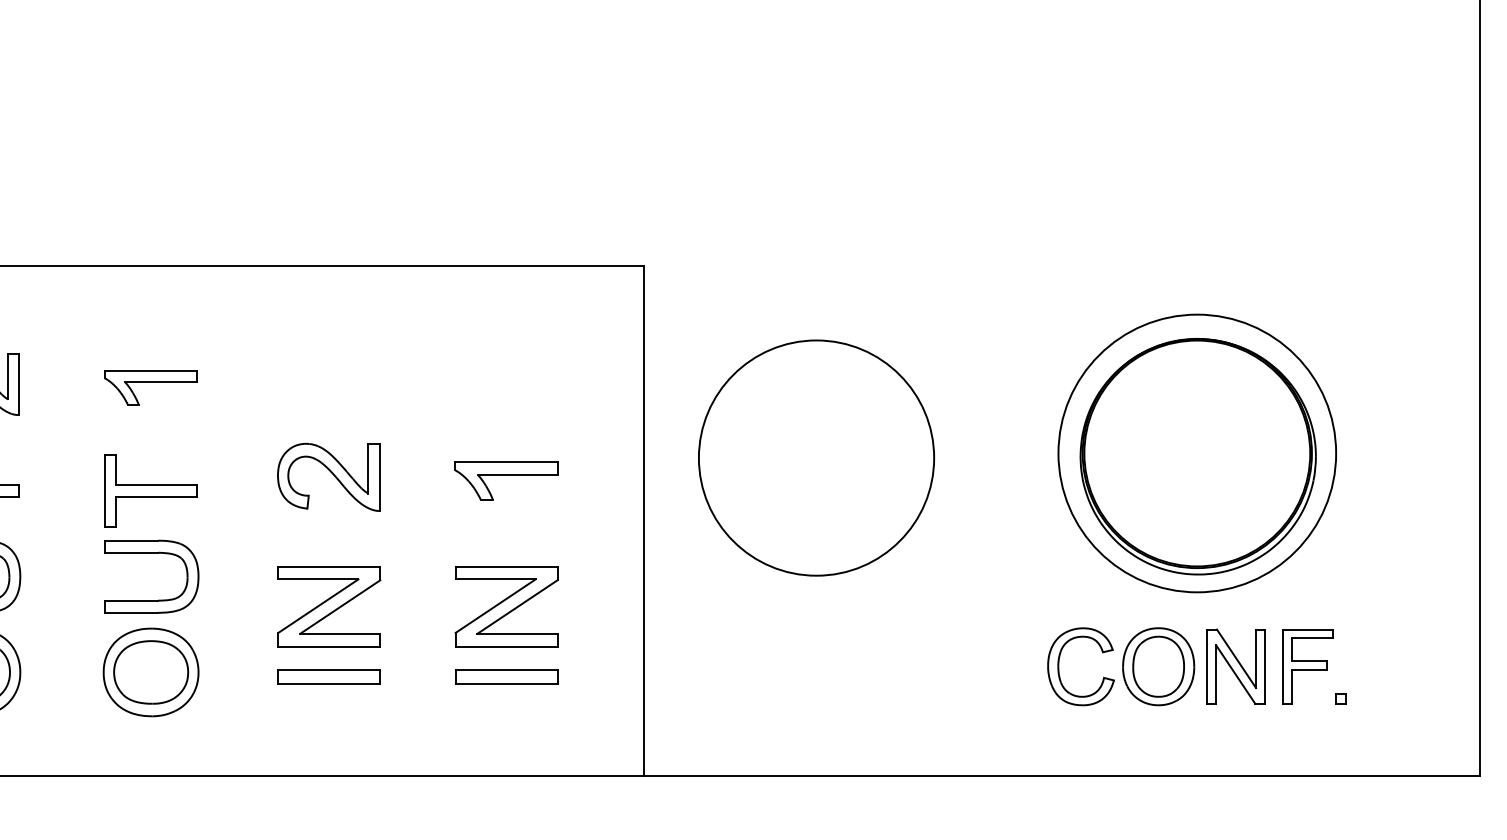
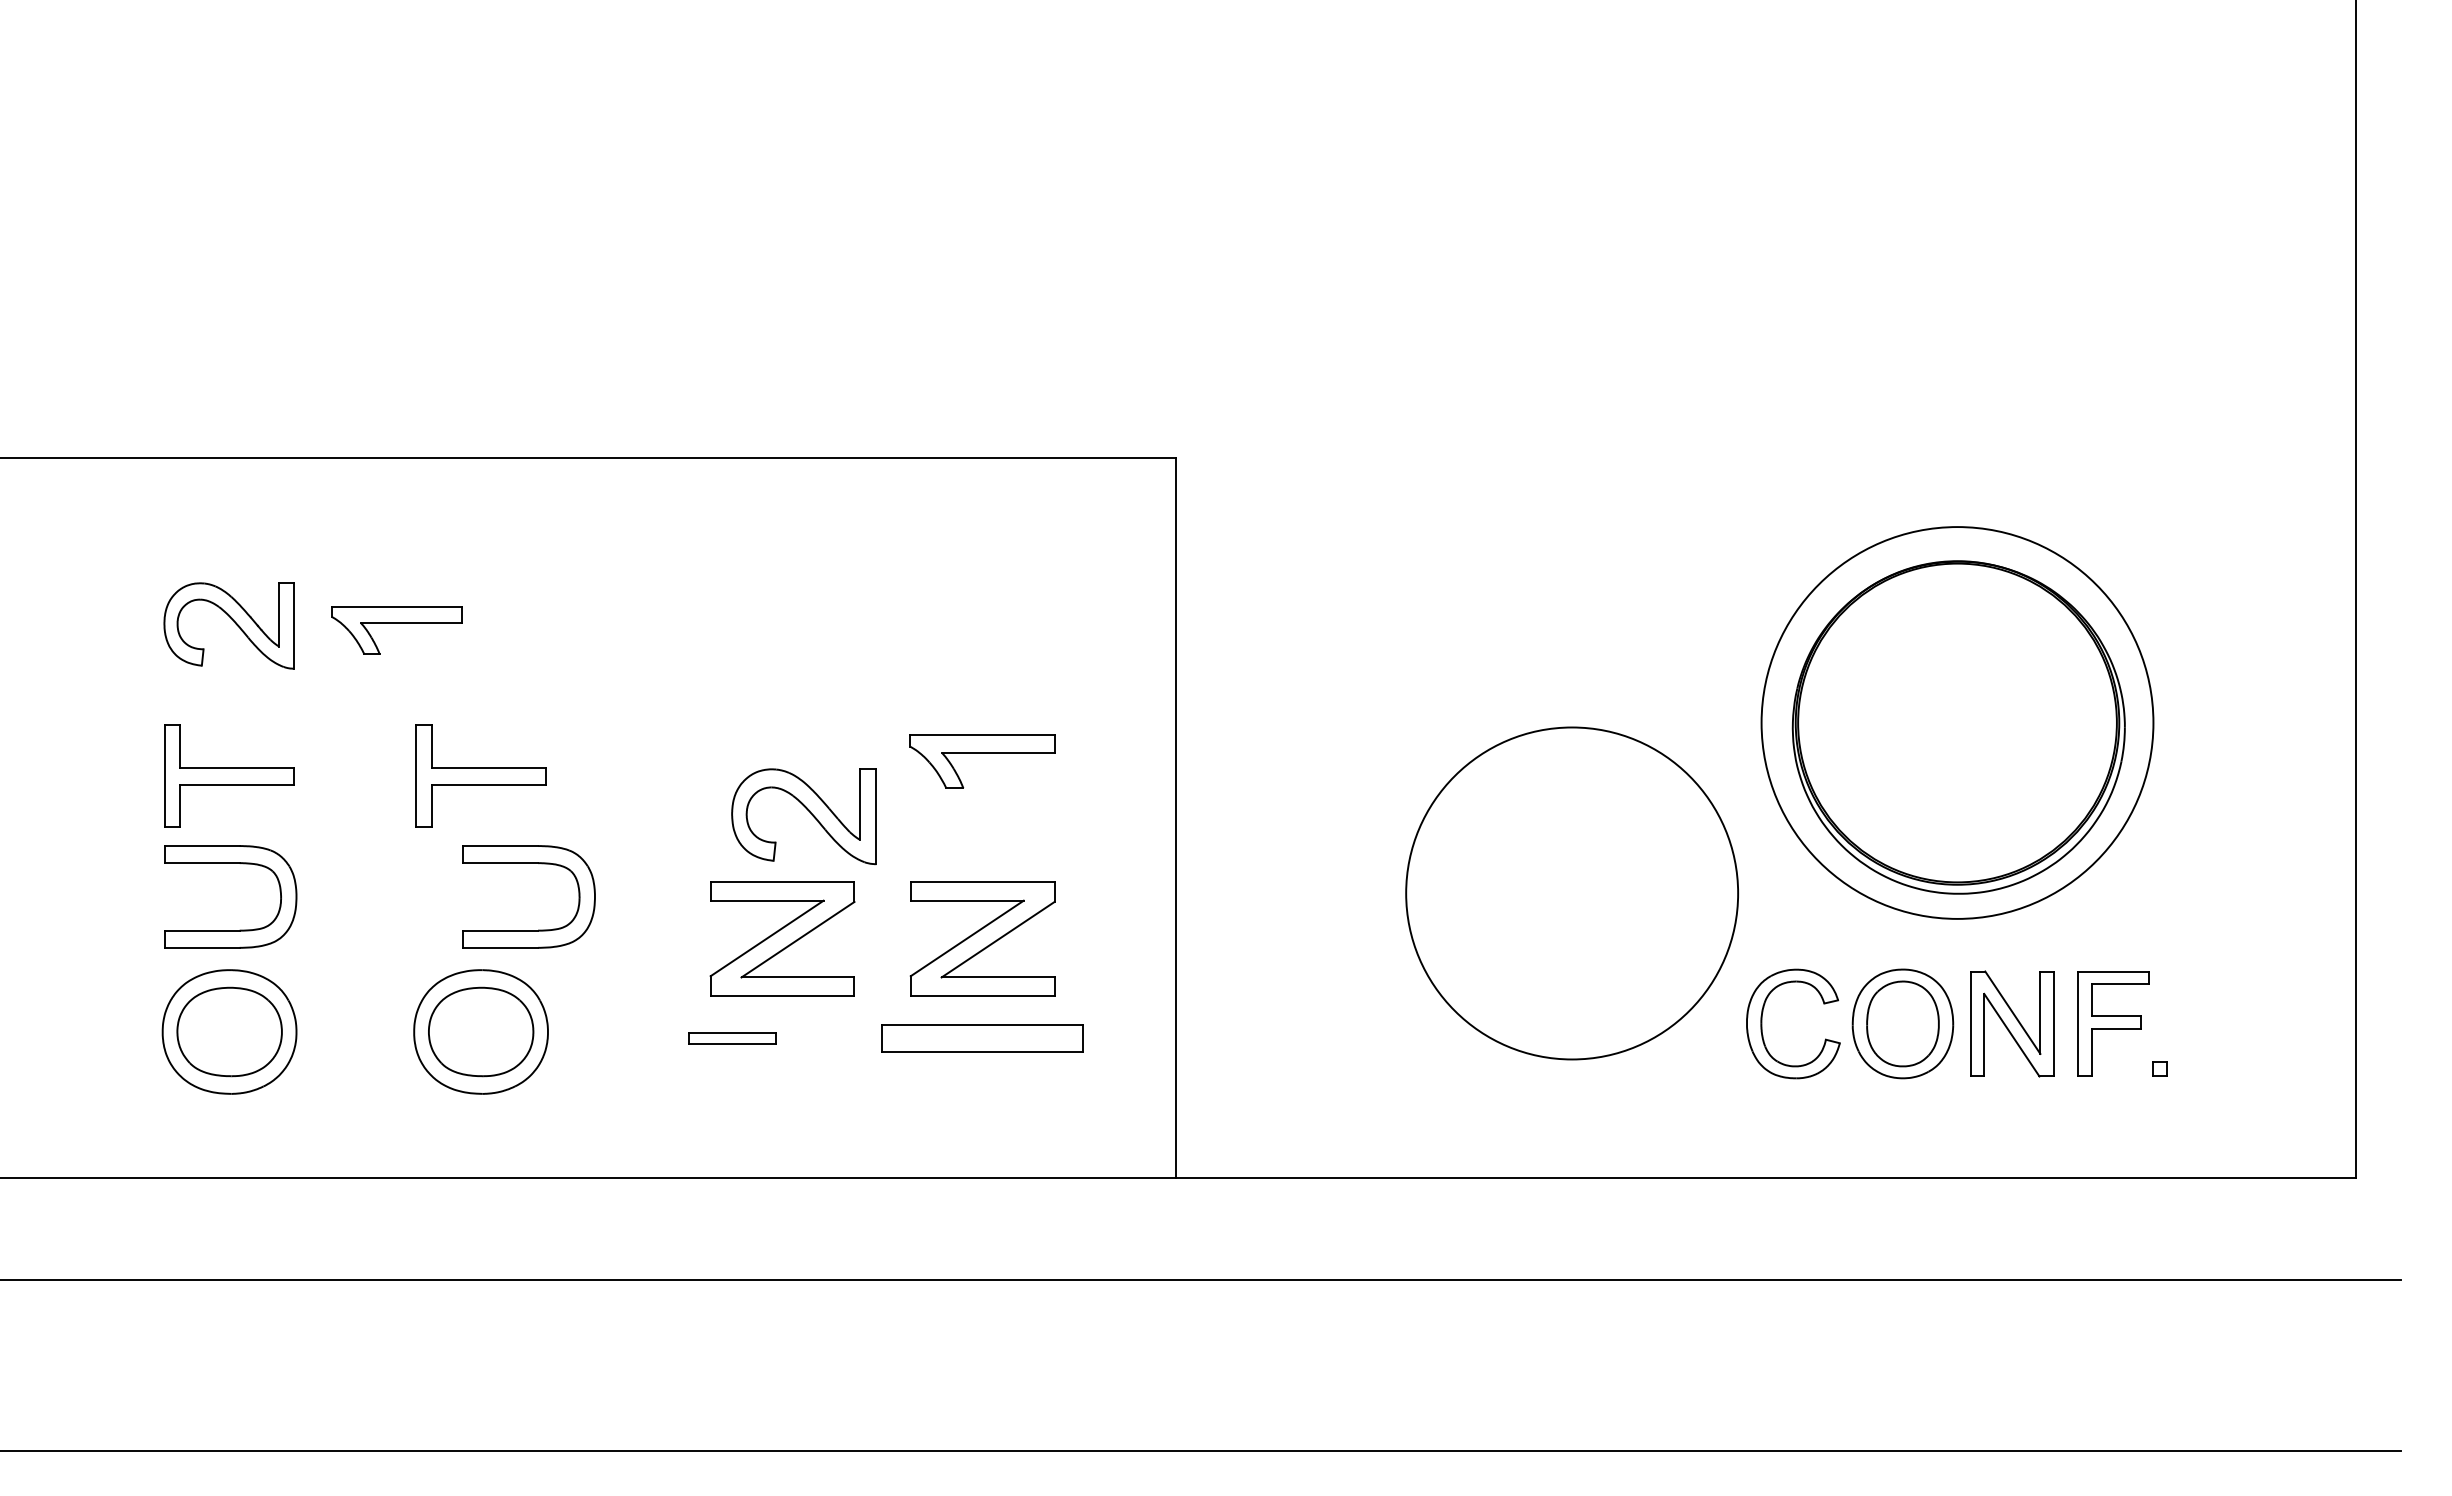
part: (150, 382) -> (396, 623), moved
circle: (816, 458) -> (1571, 893), moved
part: (332, 473) -> (808, 811), moved
part: (151, 553) -> (528, 863), moved
part: (329, 606) -> (782, 938), moved
part: (329, 677) -> (732, 1038), size x0.6
part: (506, 677) -> (982, 1038), size x1.4

